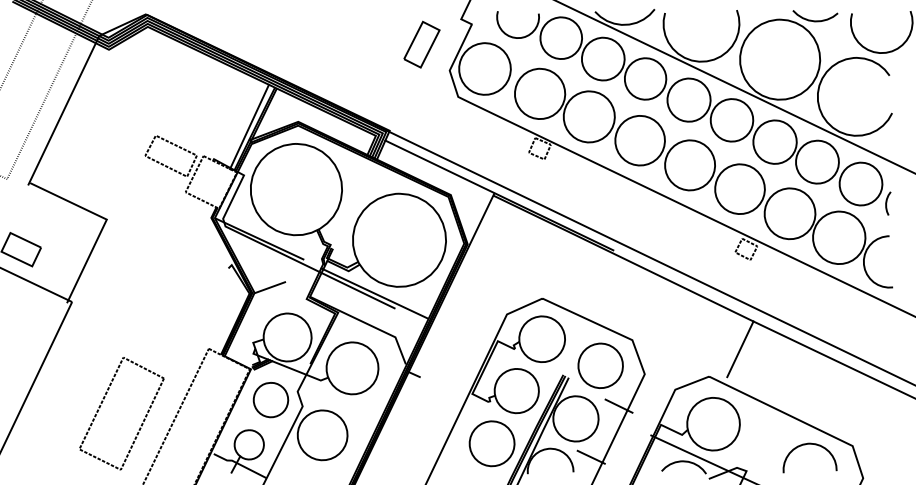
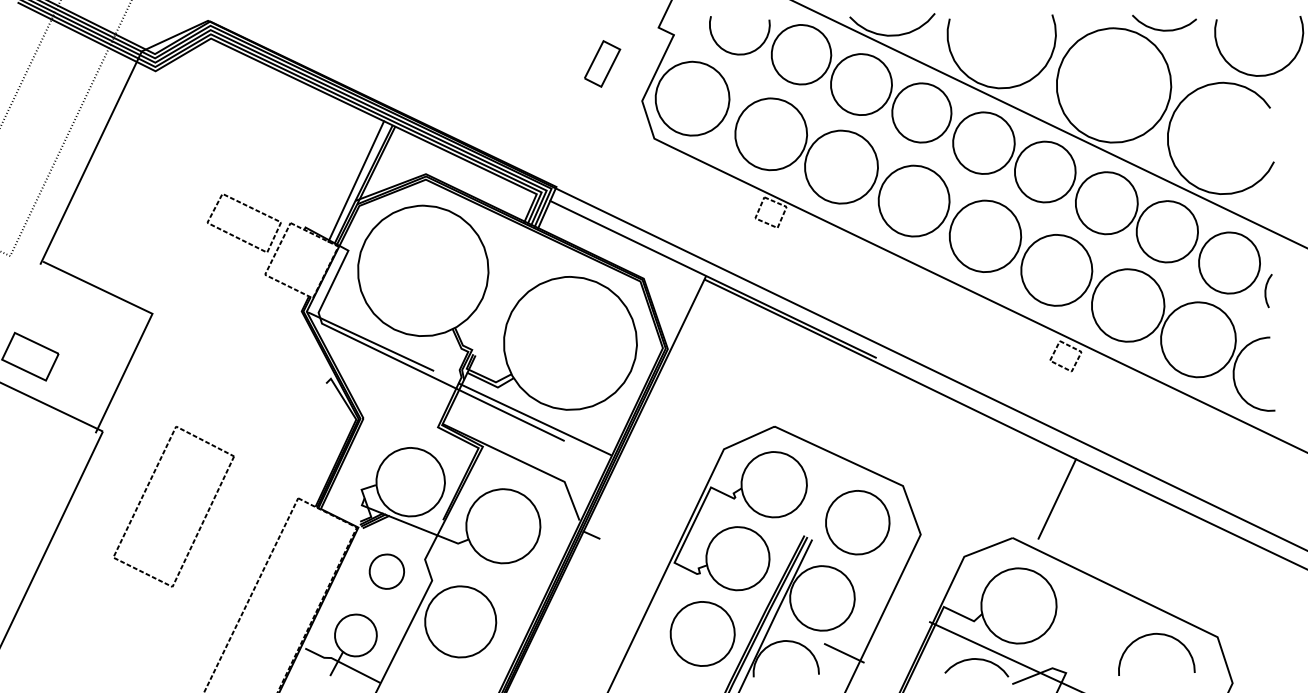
part: (421, 44) -> (601, 63), size x0.7
line: (270, 287) -> (386, 410), removed
part: (270, 400) -> (386, 572), size x0.7
part: (102, 403) -> (146, 492), moved
line: (618, 405) -> (883, 579), removed

